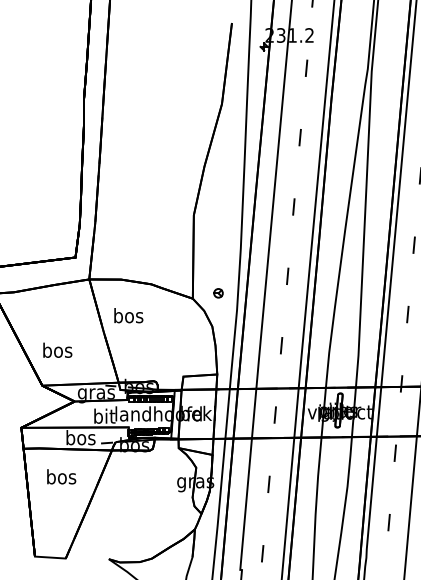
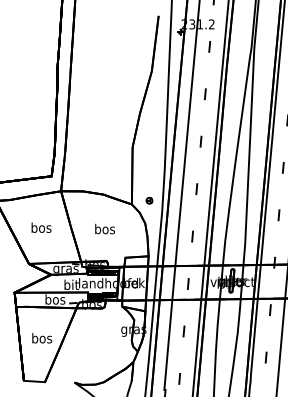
text: (127, 314) -> (104, 228), moved
text: (57, 349) -> (41, 227), moved
text: (62, 477) -> (42, 338), moved

